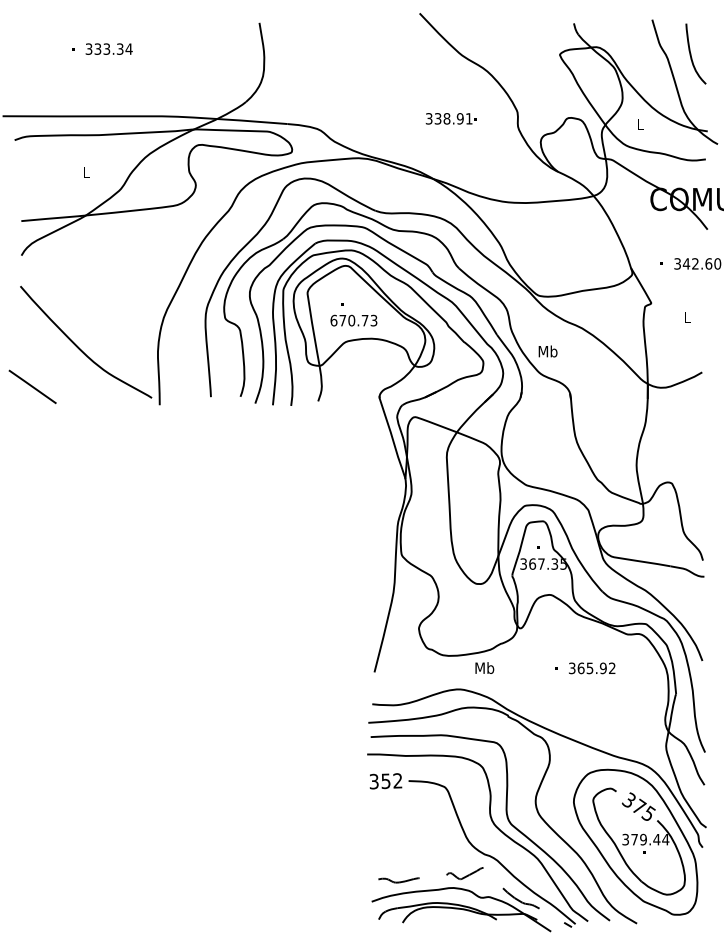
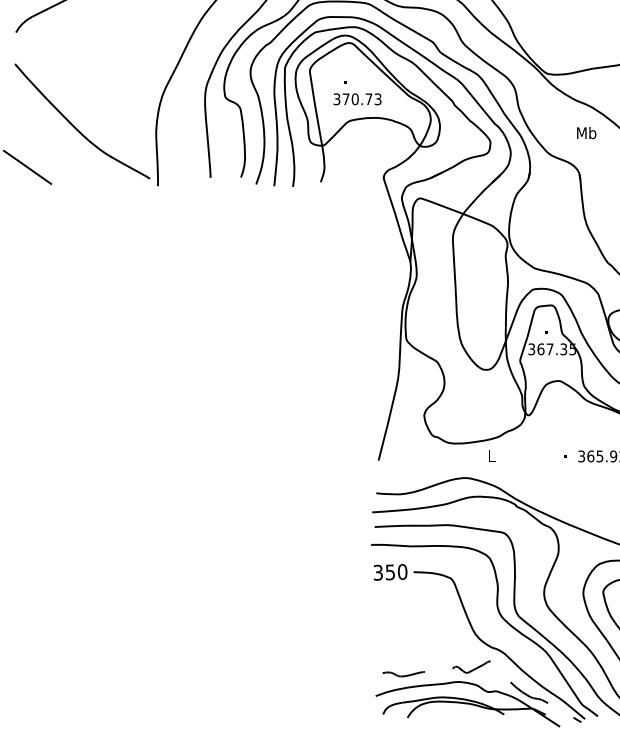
text: (333, 320) -> (336, 99), 670.73 -> 370.73
text: (547, 351) -> (586, 133), moved
text: (484, 667) -> (491, 455), Mb -> L
text: (397, 780) -> (402, 571), 352 -> 350

